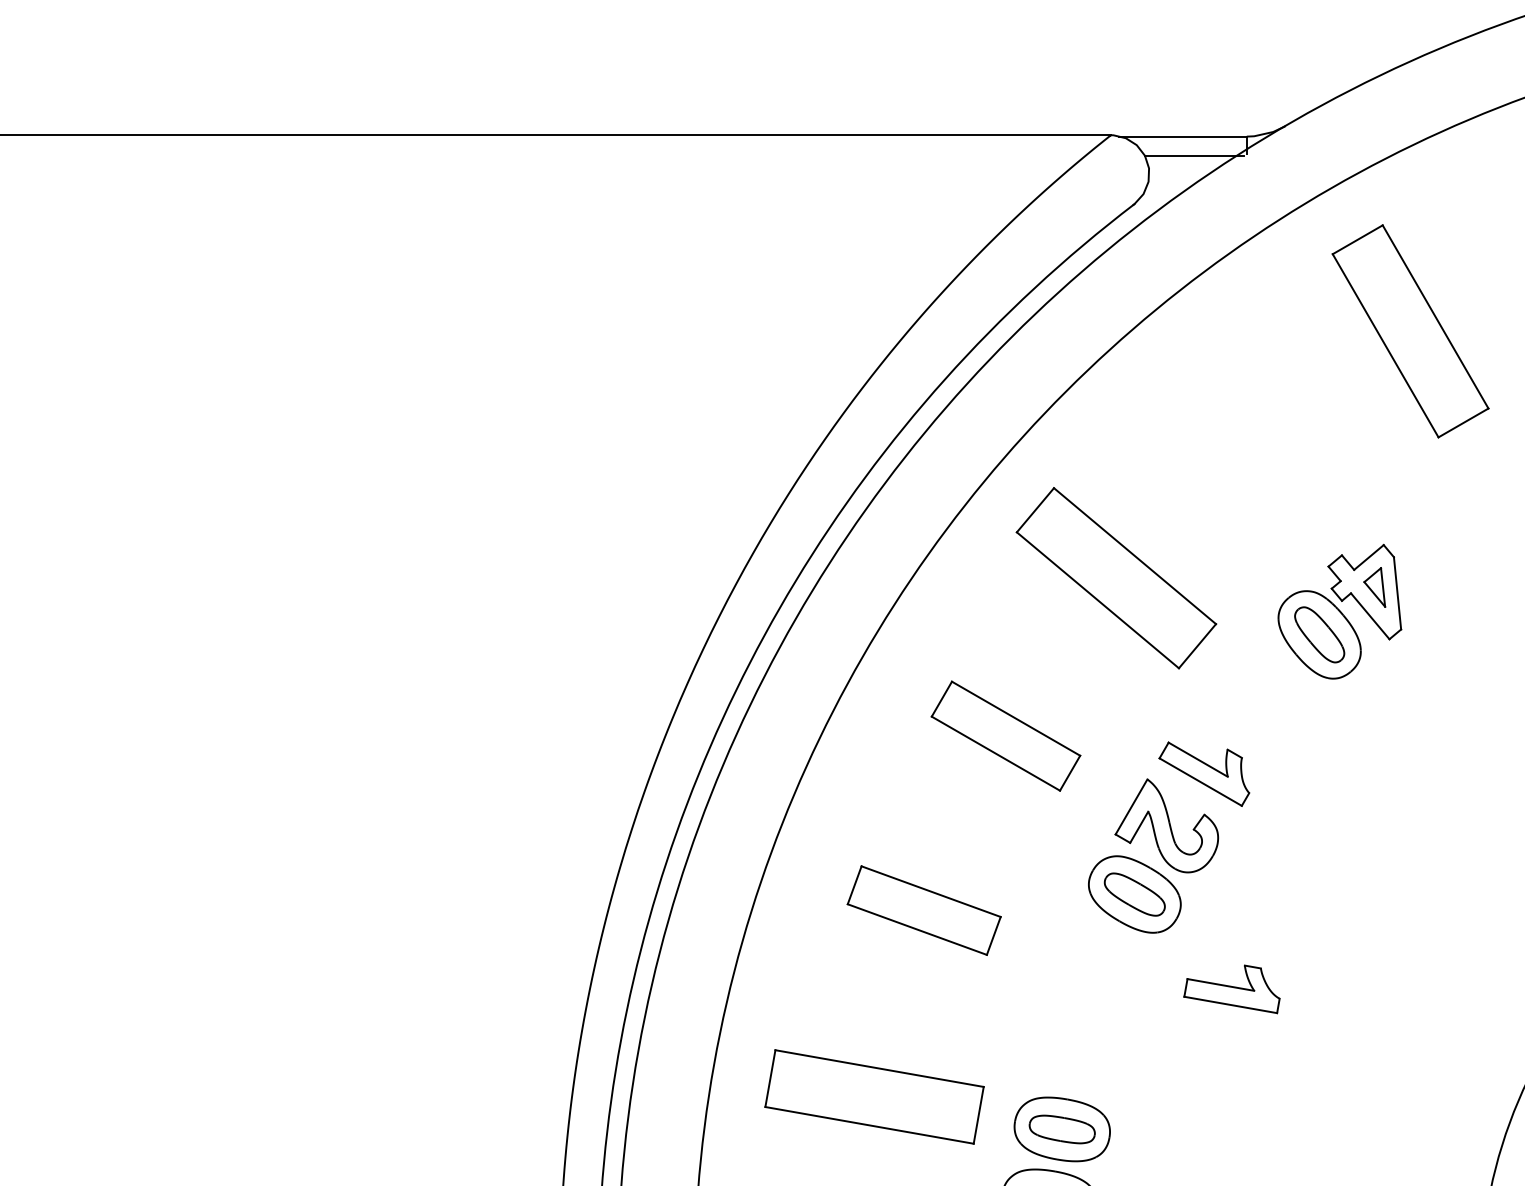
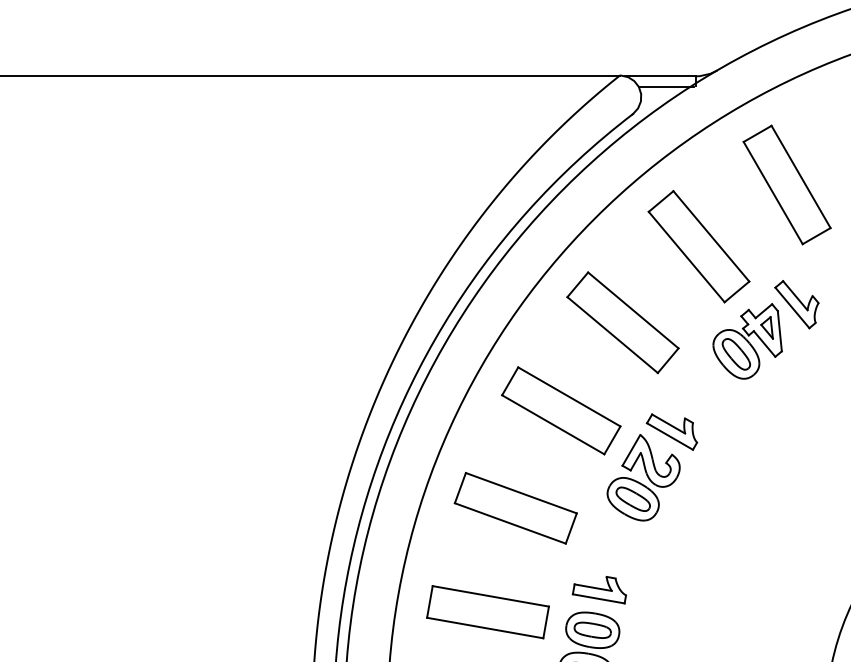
part: (1251, 441) -> (698, 246), added
part: (1427, 545) -> (796, 304), added
part: (1006, 735) -> (561, 410), size x1.43
part: (923, 909) -> (515, 507), size x1.43
part: (1230, 989) -> (598, 590), moved

